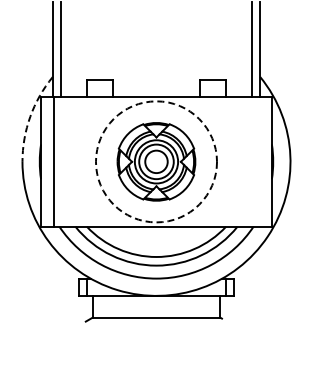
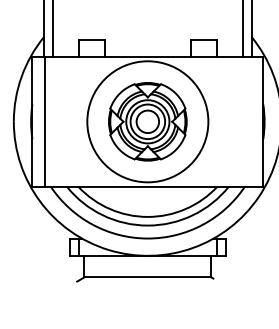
arc: (30, 116) -> (21, 76), dashed -> solid
circle: (156, 161) -> (147, 121), dashed -> solid

